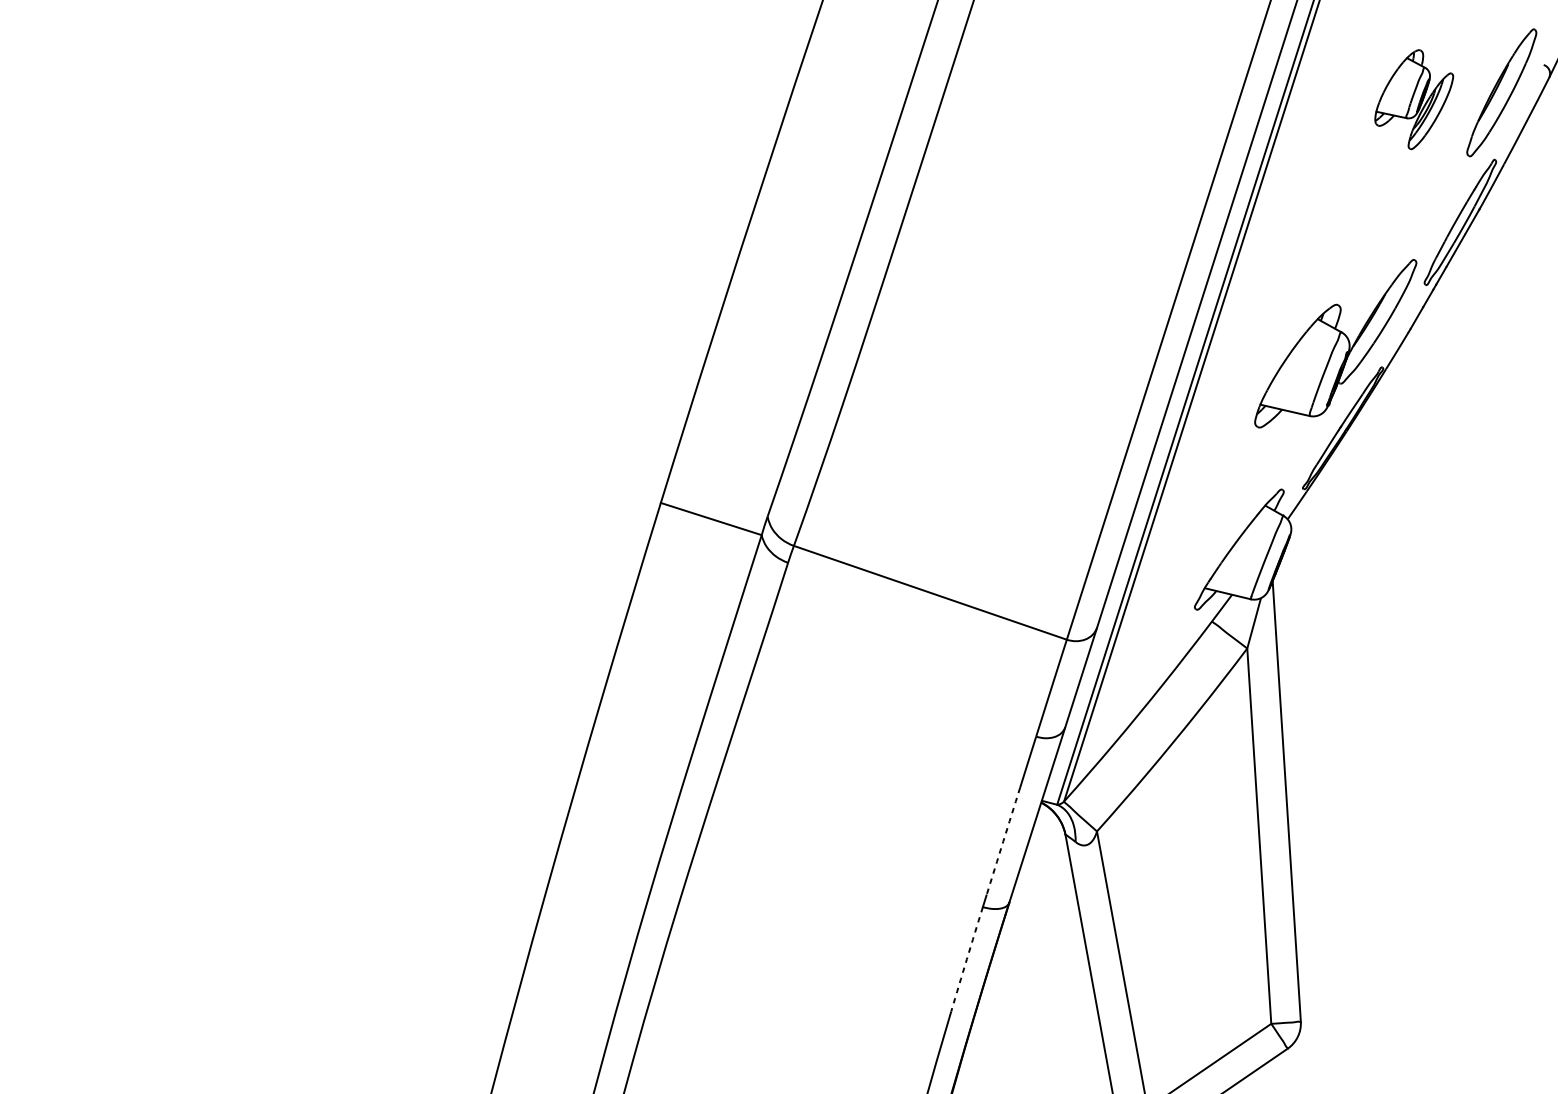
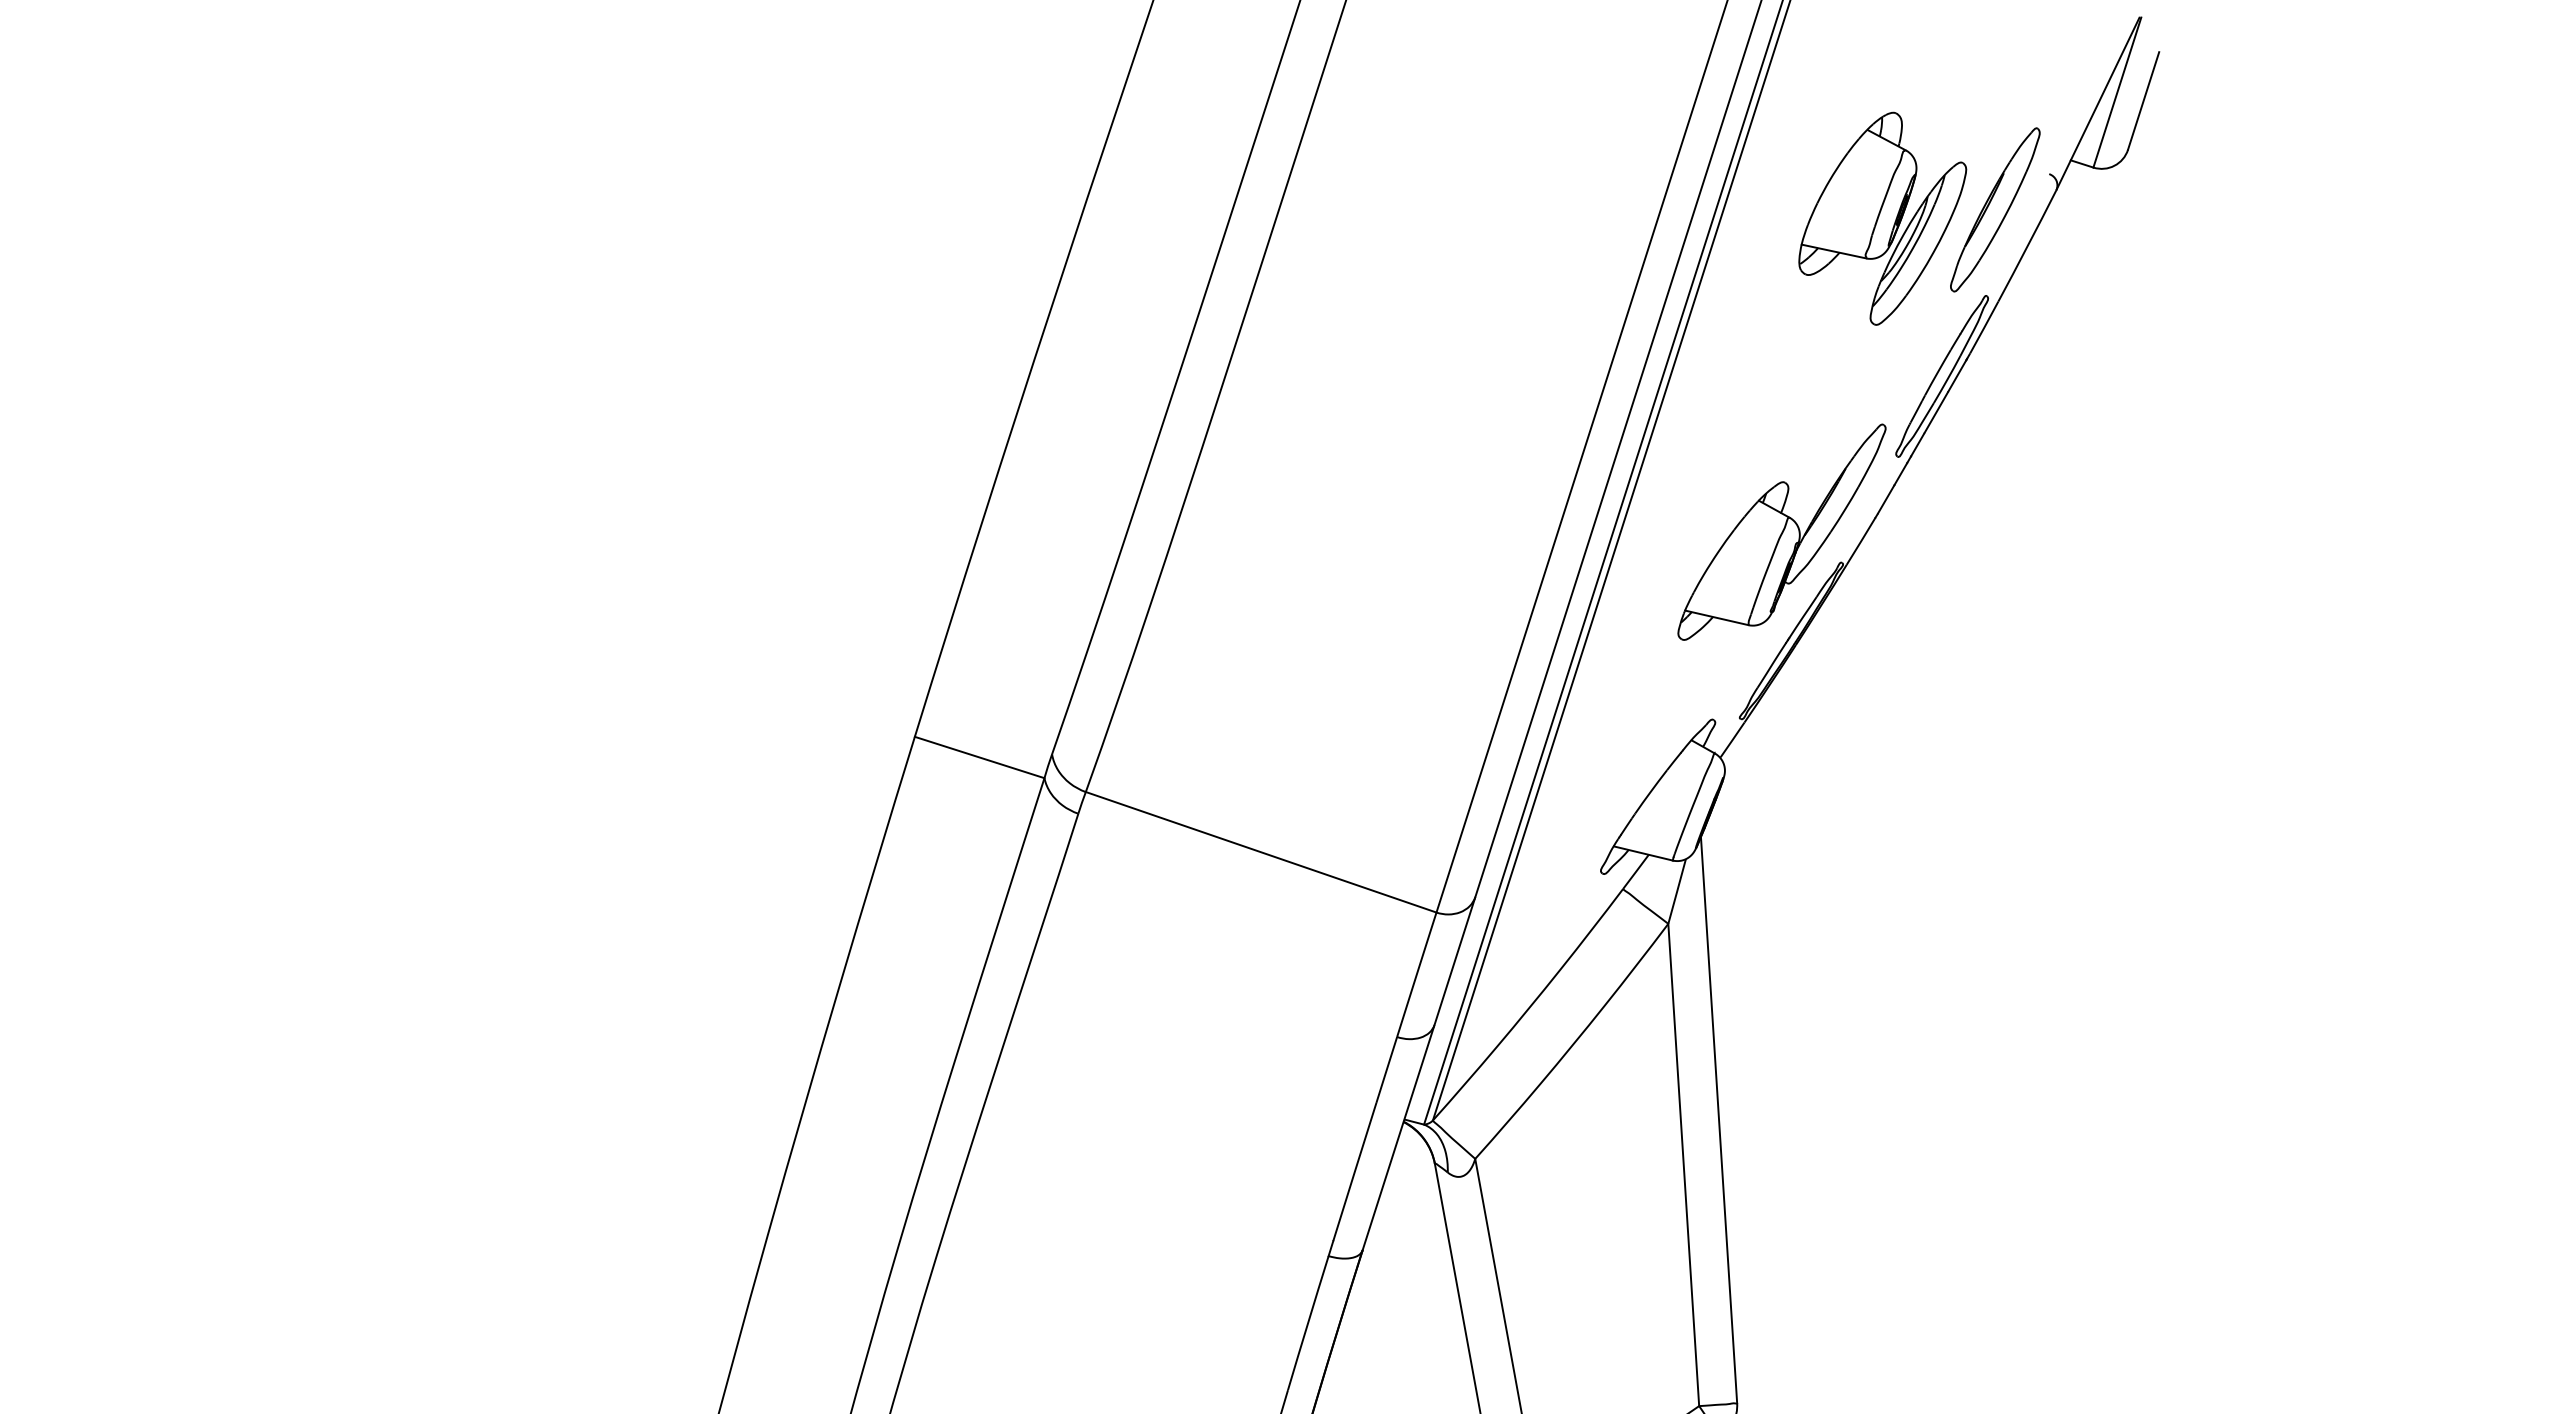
part: (1413, 99) -> (1882, 218), size x1.67
arc: (1003, 842) -> (1354, 1172), dashed -> solid
arc: (967, 959) -> (1308, 1323), dashed -> solid

